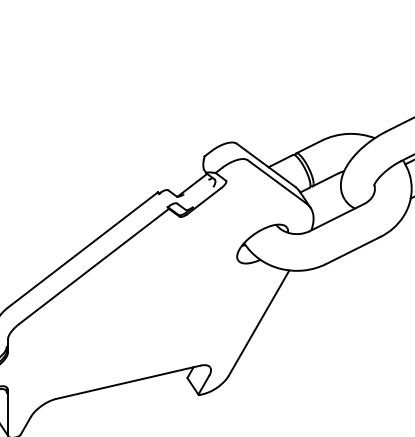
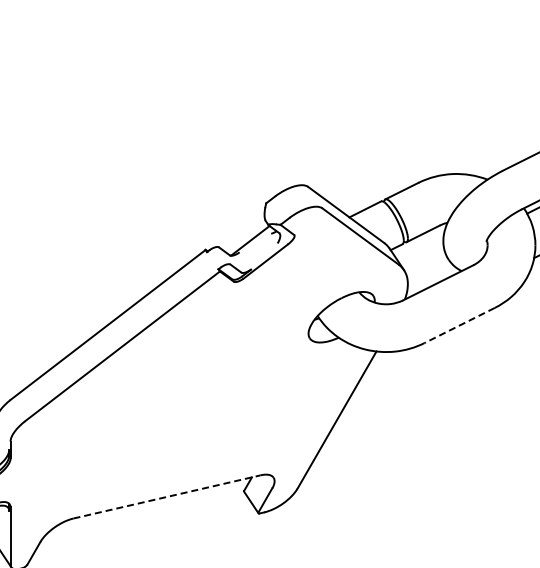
line: (353, 250) -> (459, 325), solid -> dashed
line: (127, 381) -> (166, 496), solid -> dashed

